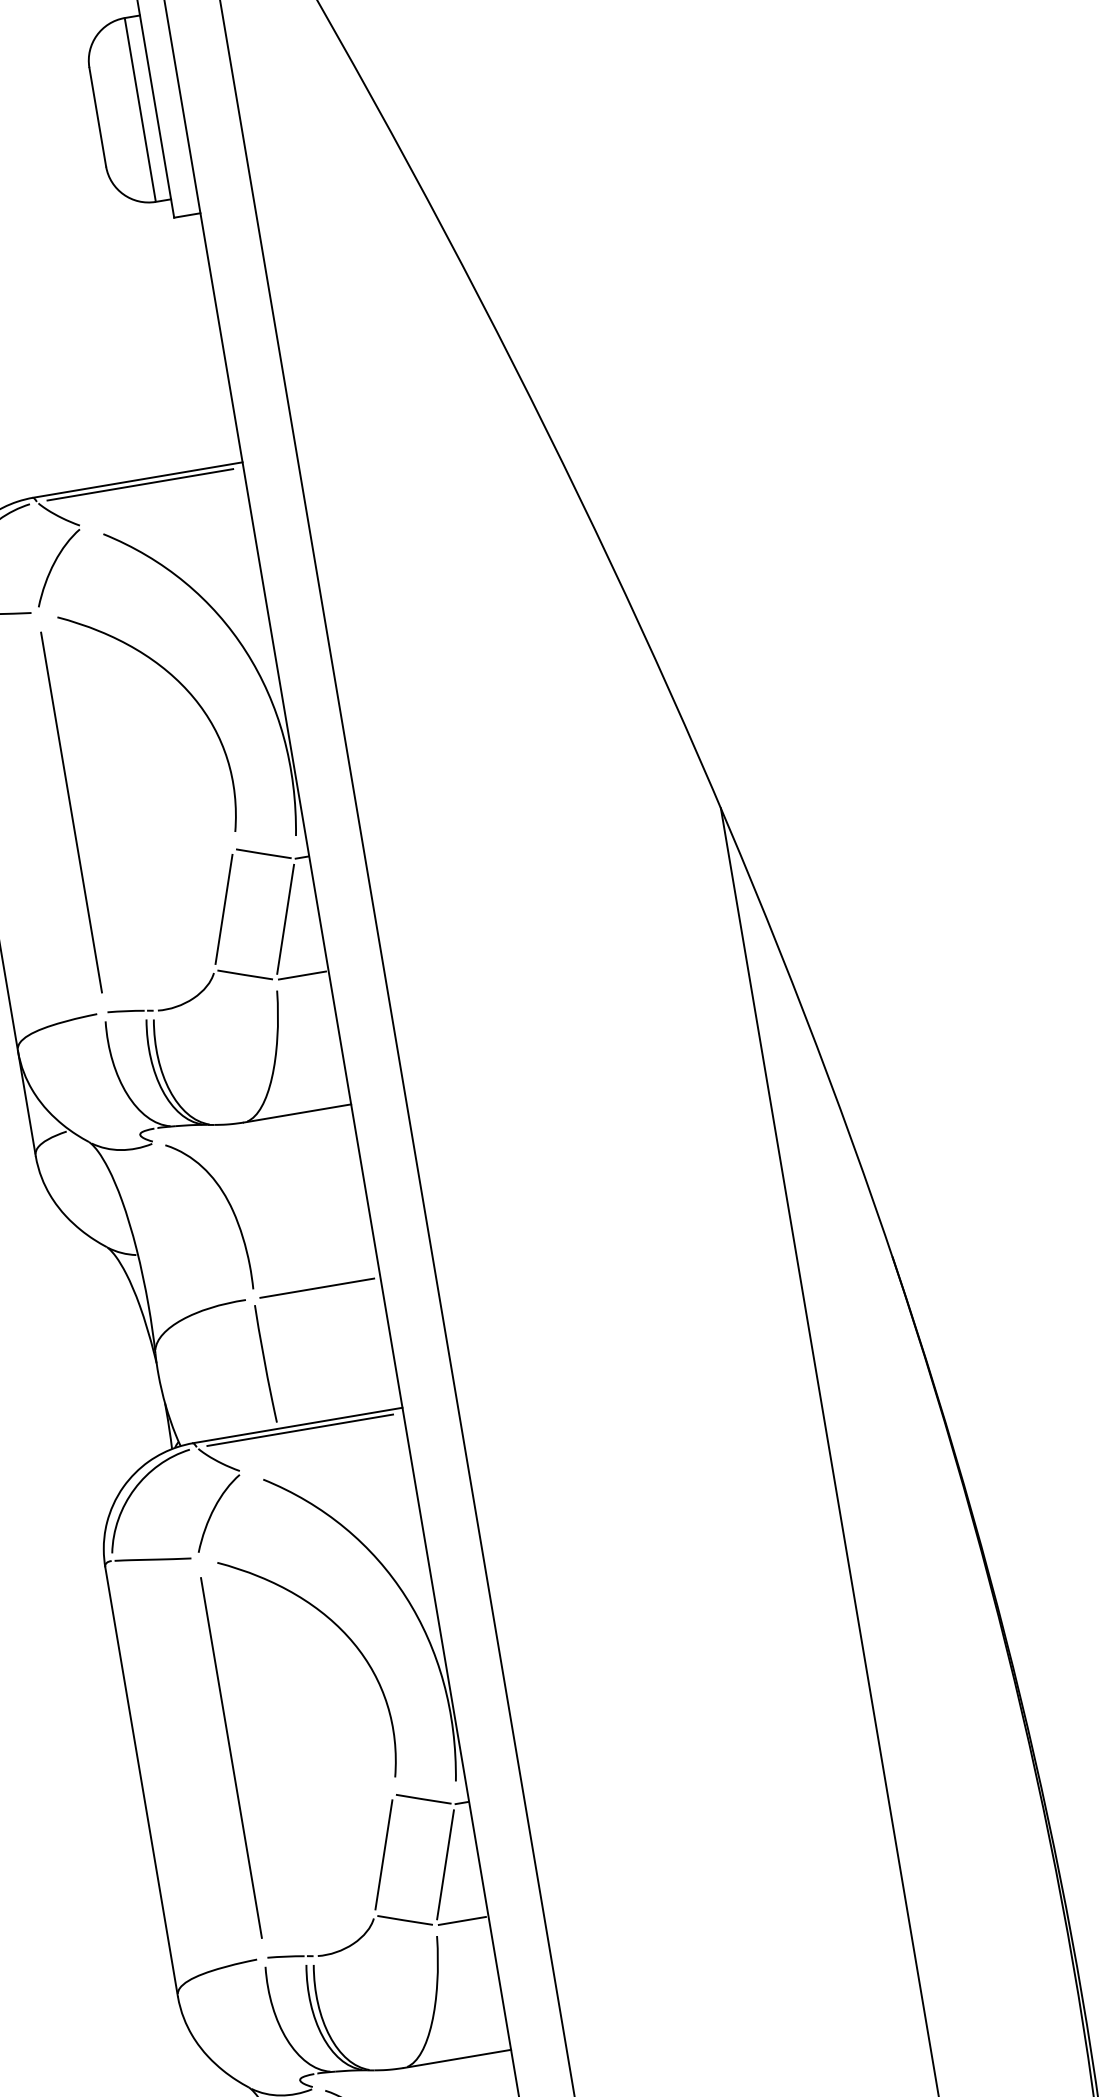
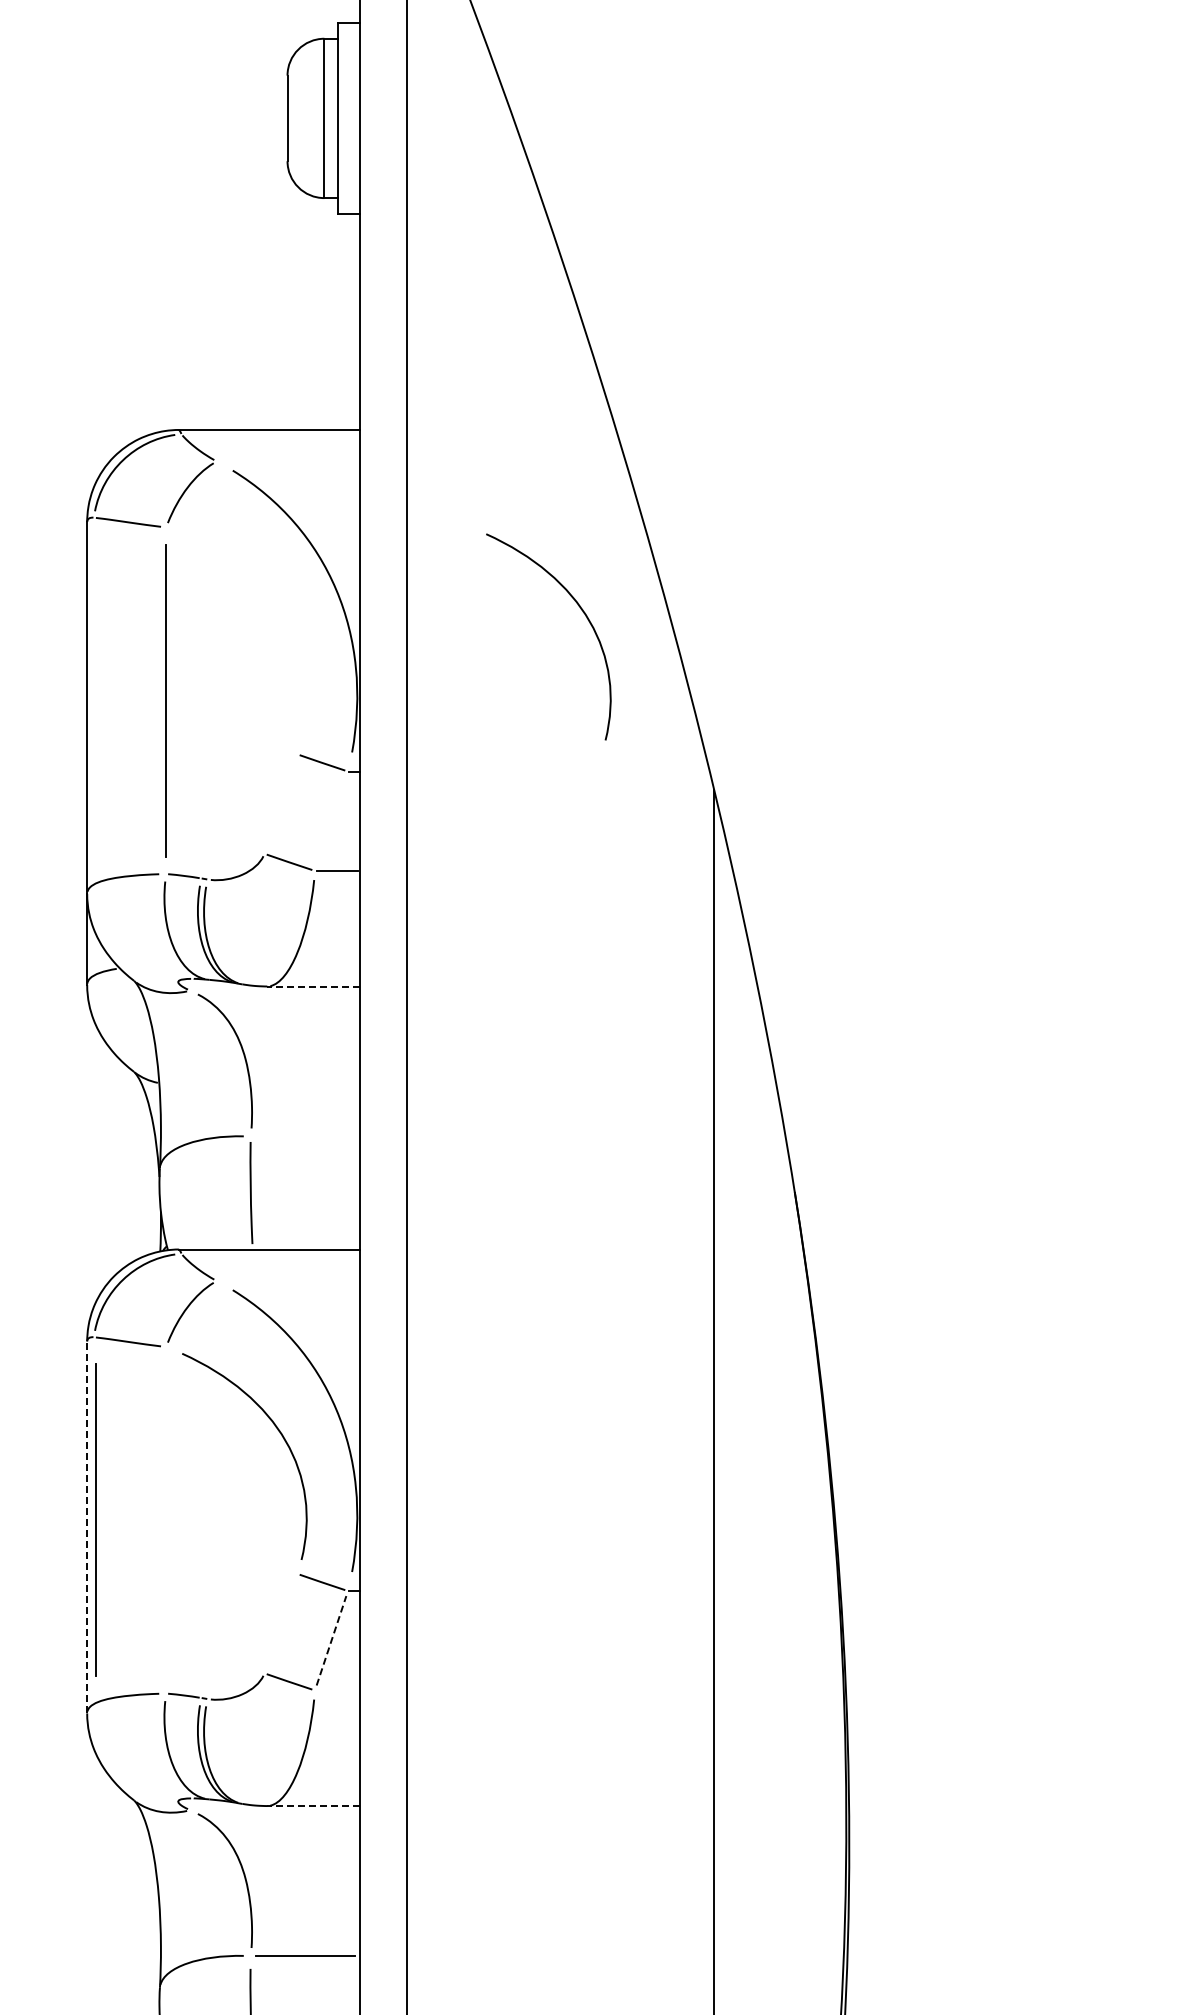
line: (139, 485) -> (270, 434), removed
curve: (180, 685) -> (580, 609), moved
line: (223, 908) -> (280, 803), removed
line: (285, 918) -> (331, 820), removed
line: (297, 1113) -> (313, 986), solid -> dashed
line: (317, 1288) -> (305, 1136), removed
line: (299, 1429) -> (270, 1253), removed
line: (230, 1757) -> (95, 1519), moved
line: (141, 1781) -> (87, 1527), solid -> dashed
line: (383, 1854) -> (280, 1623), removed
line: (445, 1864) -> (331, 1640), solid -> dashed
line: (462, 1920) -> (337, 1690), removed
line: (457, 2059) -> (313, 1806), solid -> dashed

